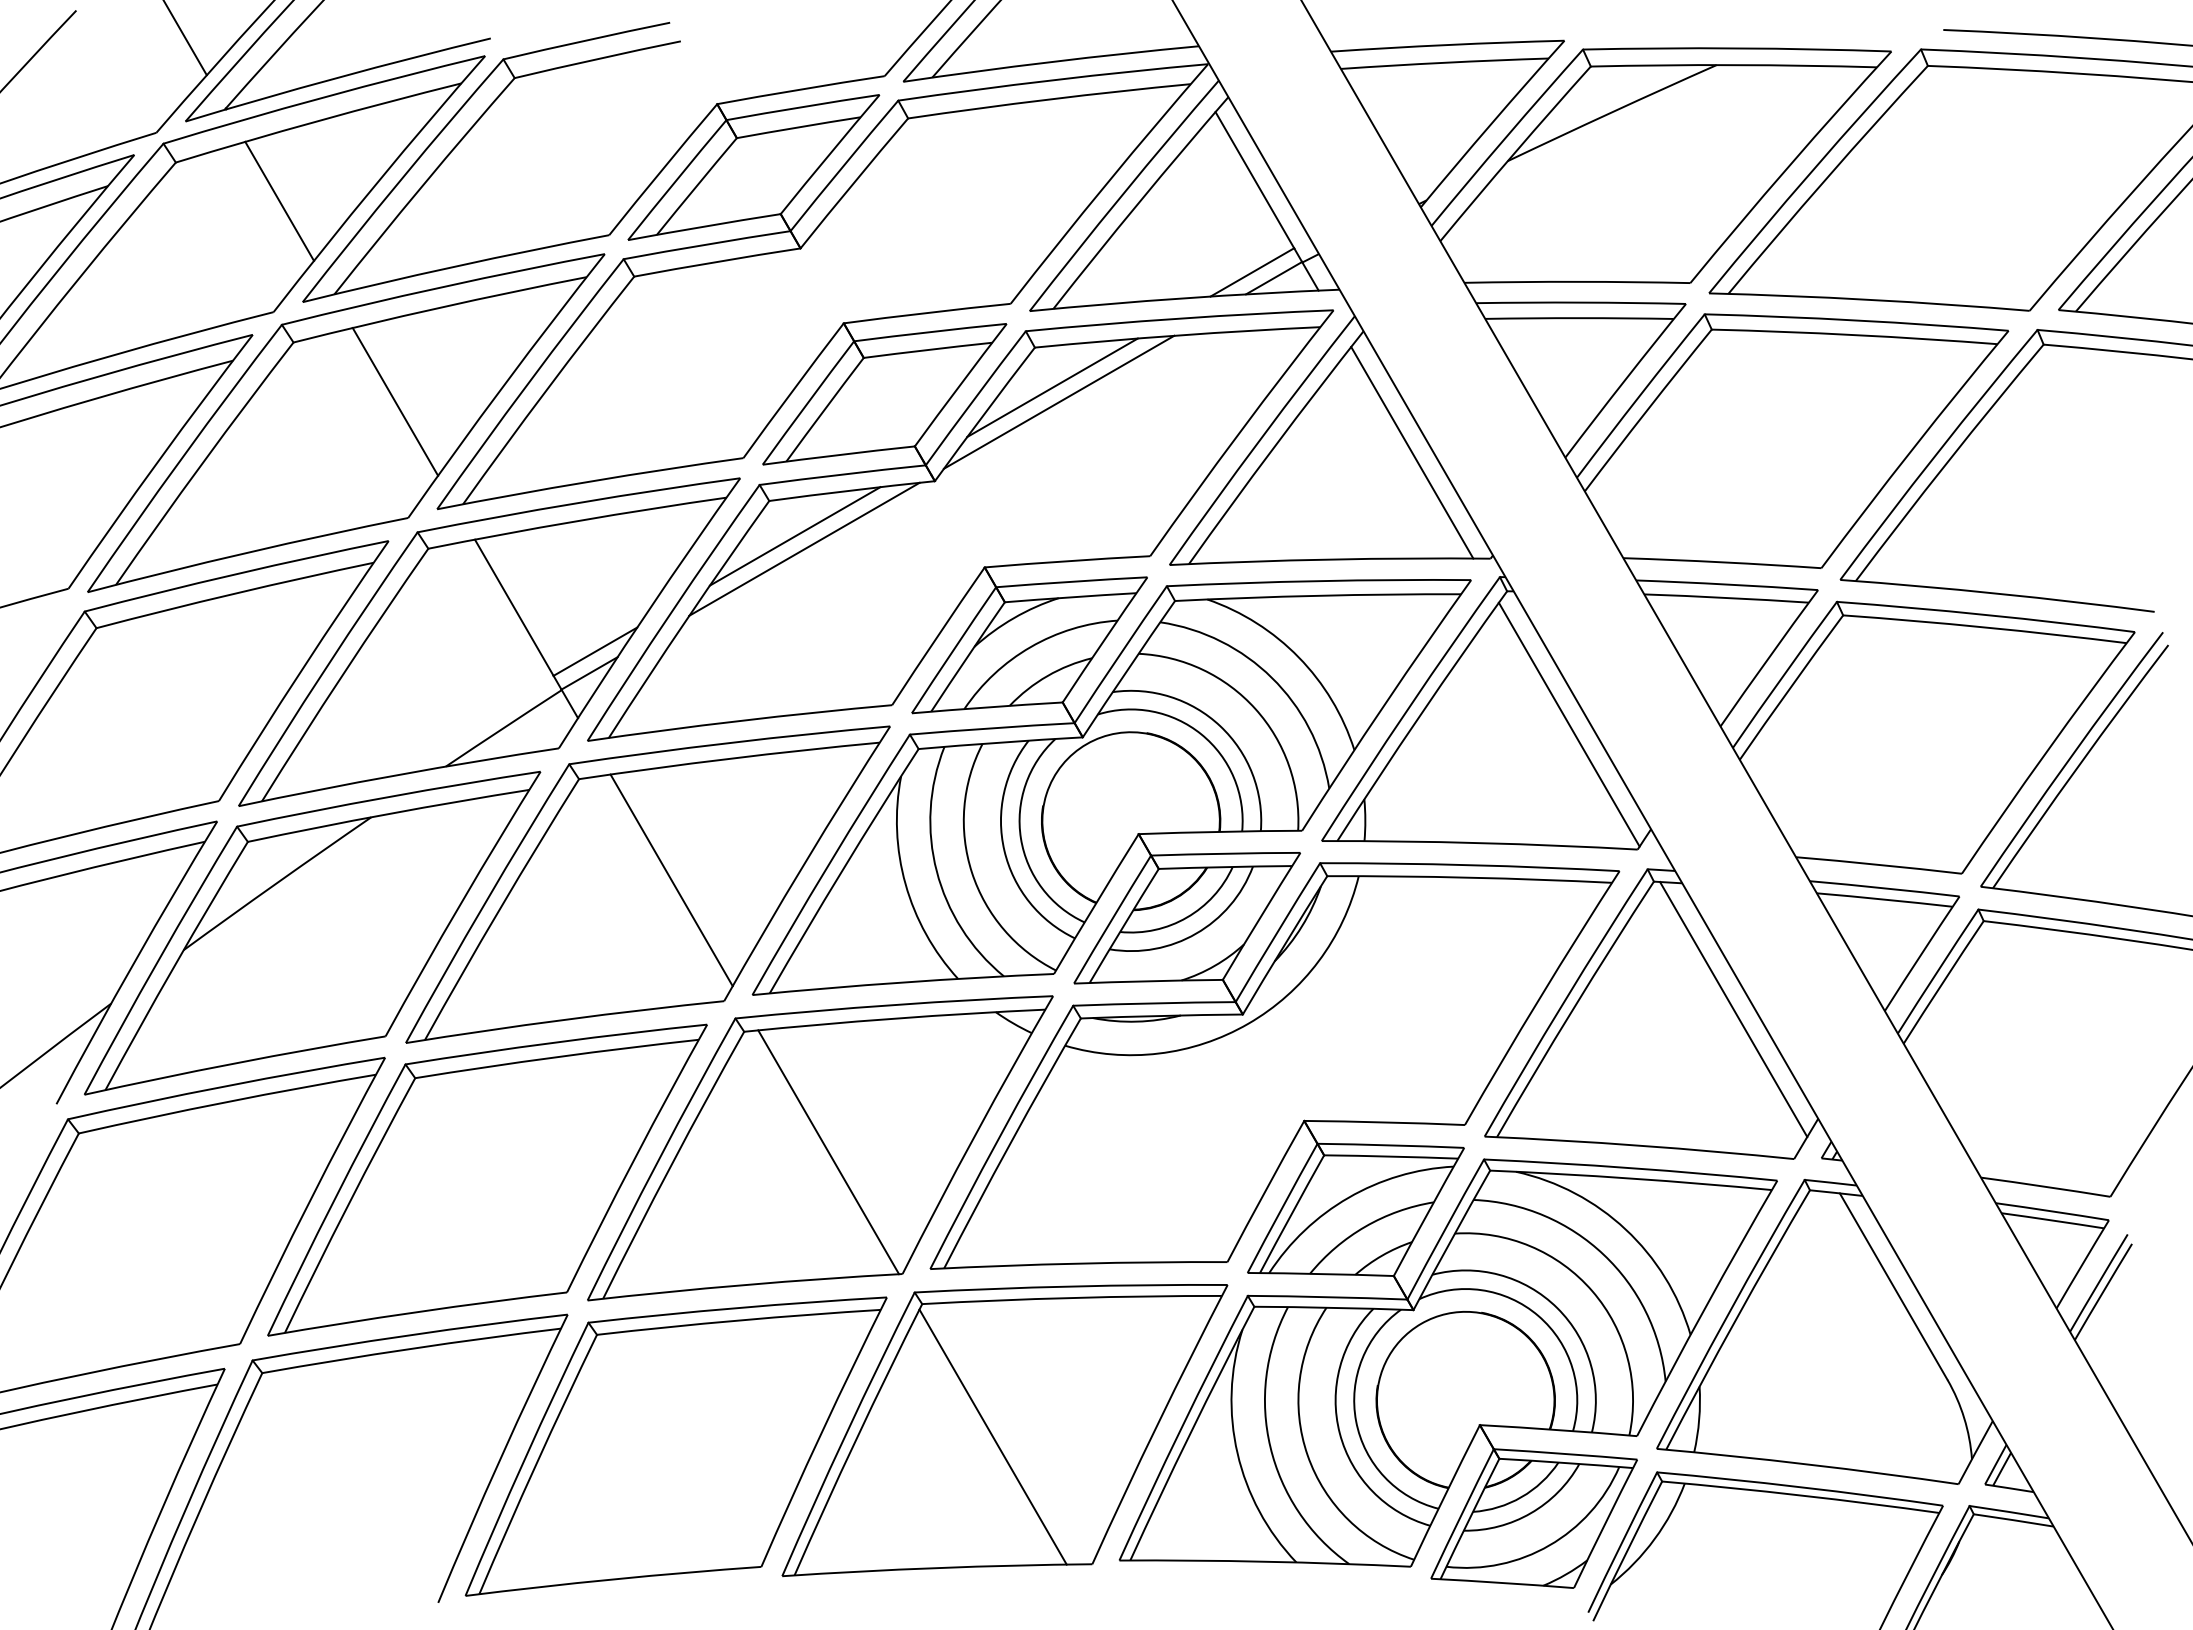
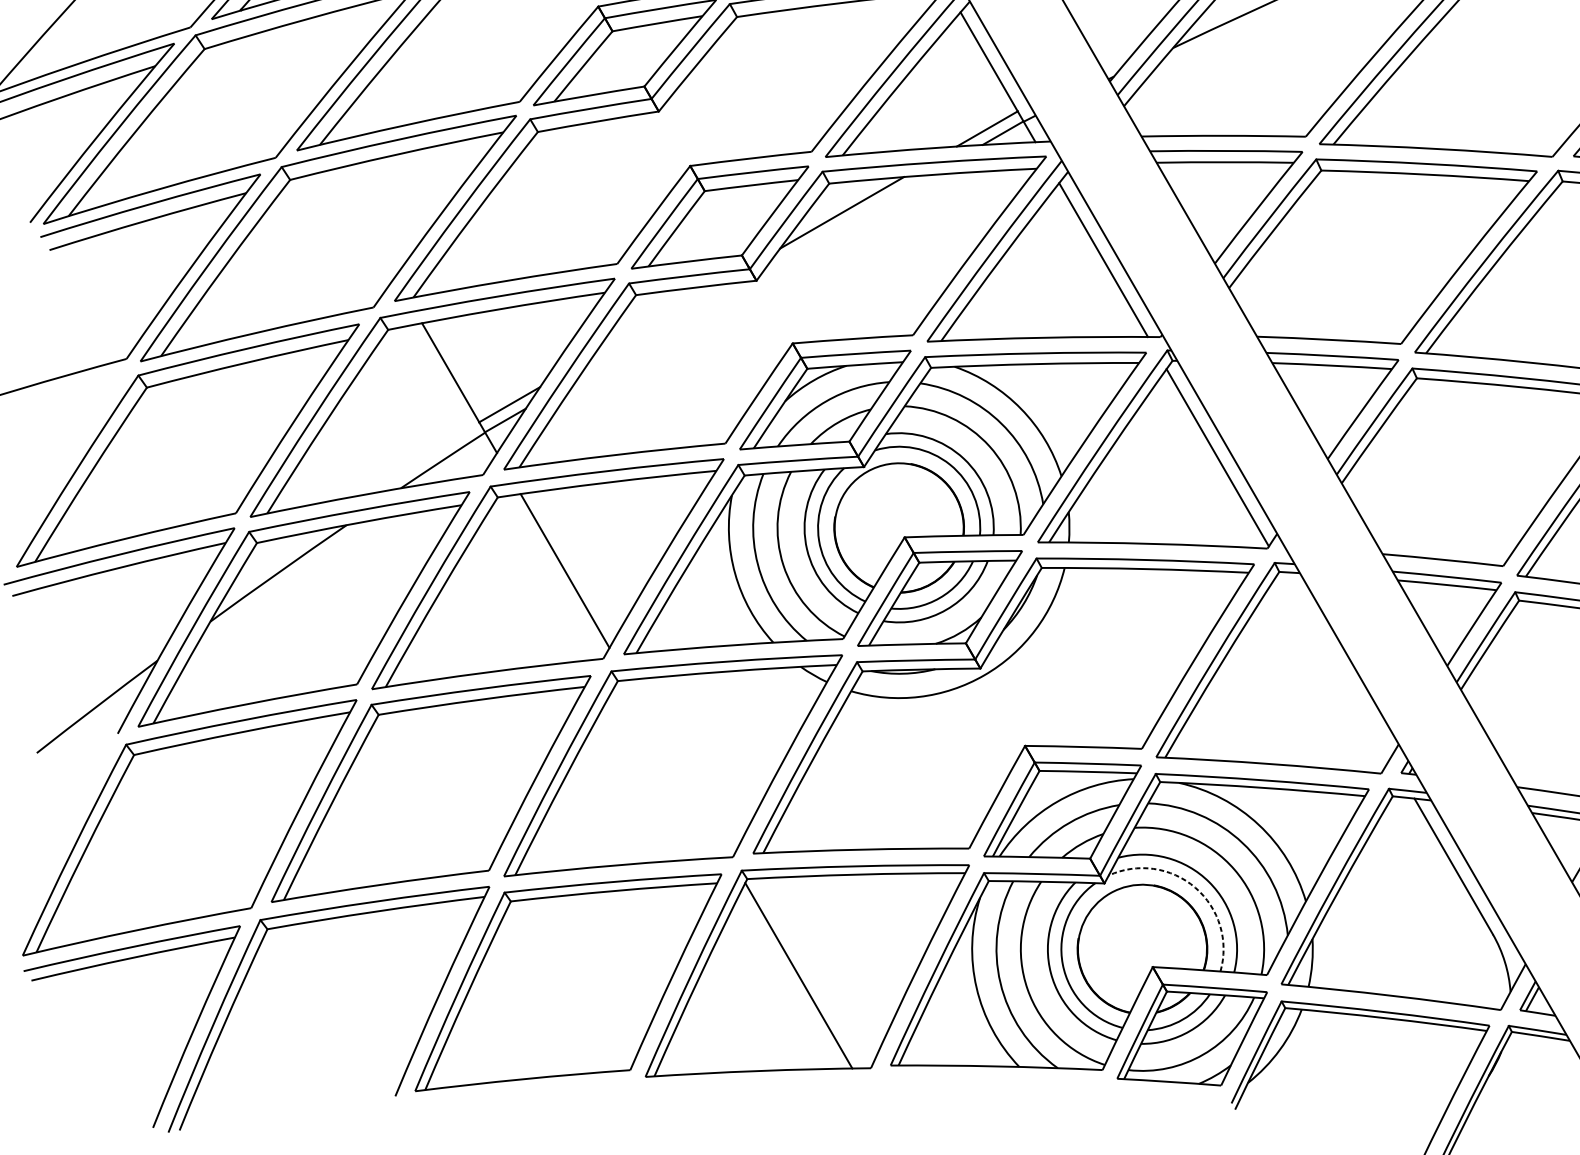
line: (279, 200) -> (279, 76), removed
line: (395, 401) -> (364, 222), removed
line: (1058, 401) -> (846, 222), removed
line: (794, 536) -> (654, 320), removed
line: (804, 548) -> (661, 329), removed
line: (1733, 1009) -> (1337, 664), removed
line: (828, 1152) -> (679, 768), removed
arc: (1538, 1315) -> (1195, 887), solid -> dashed

